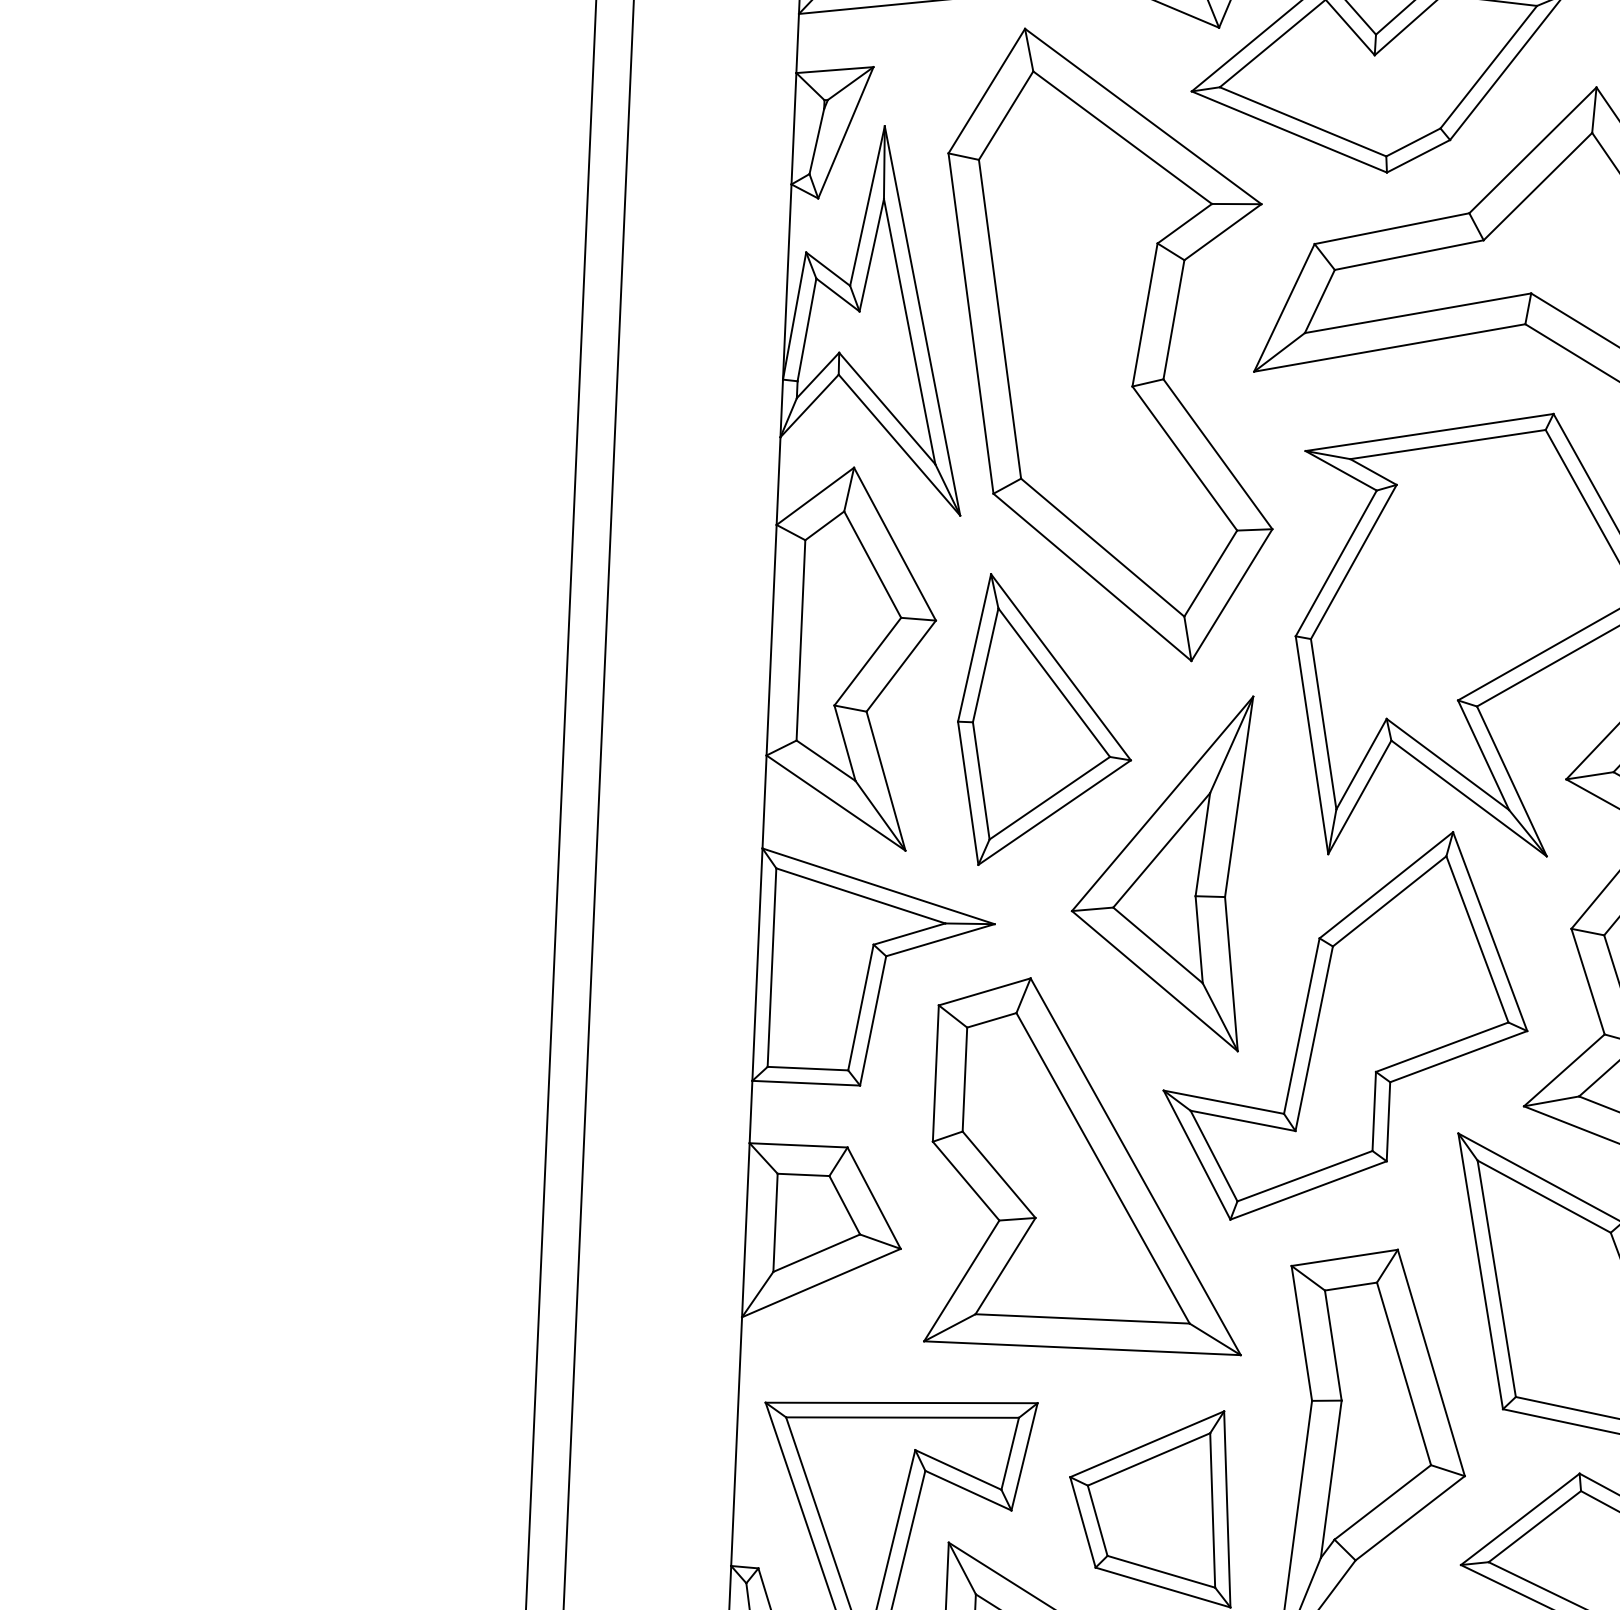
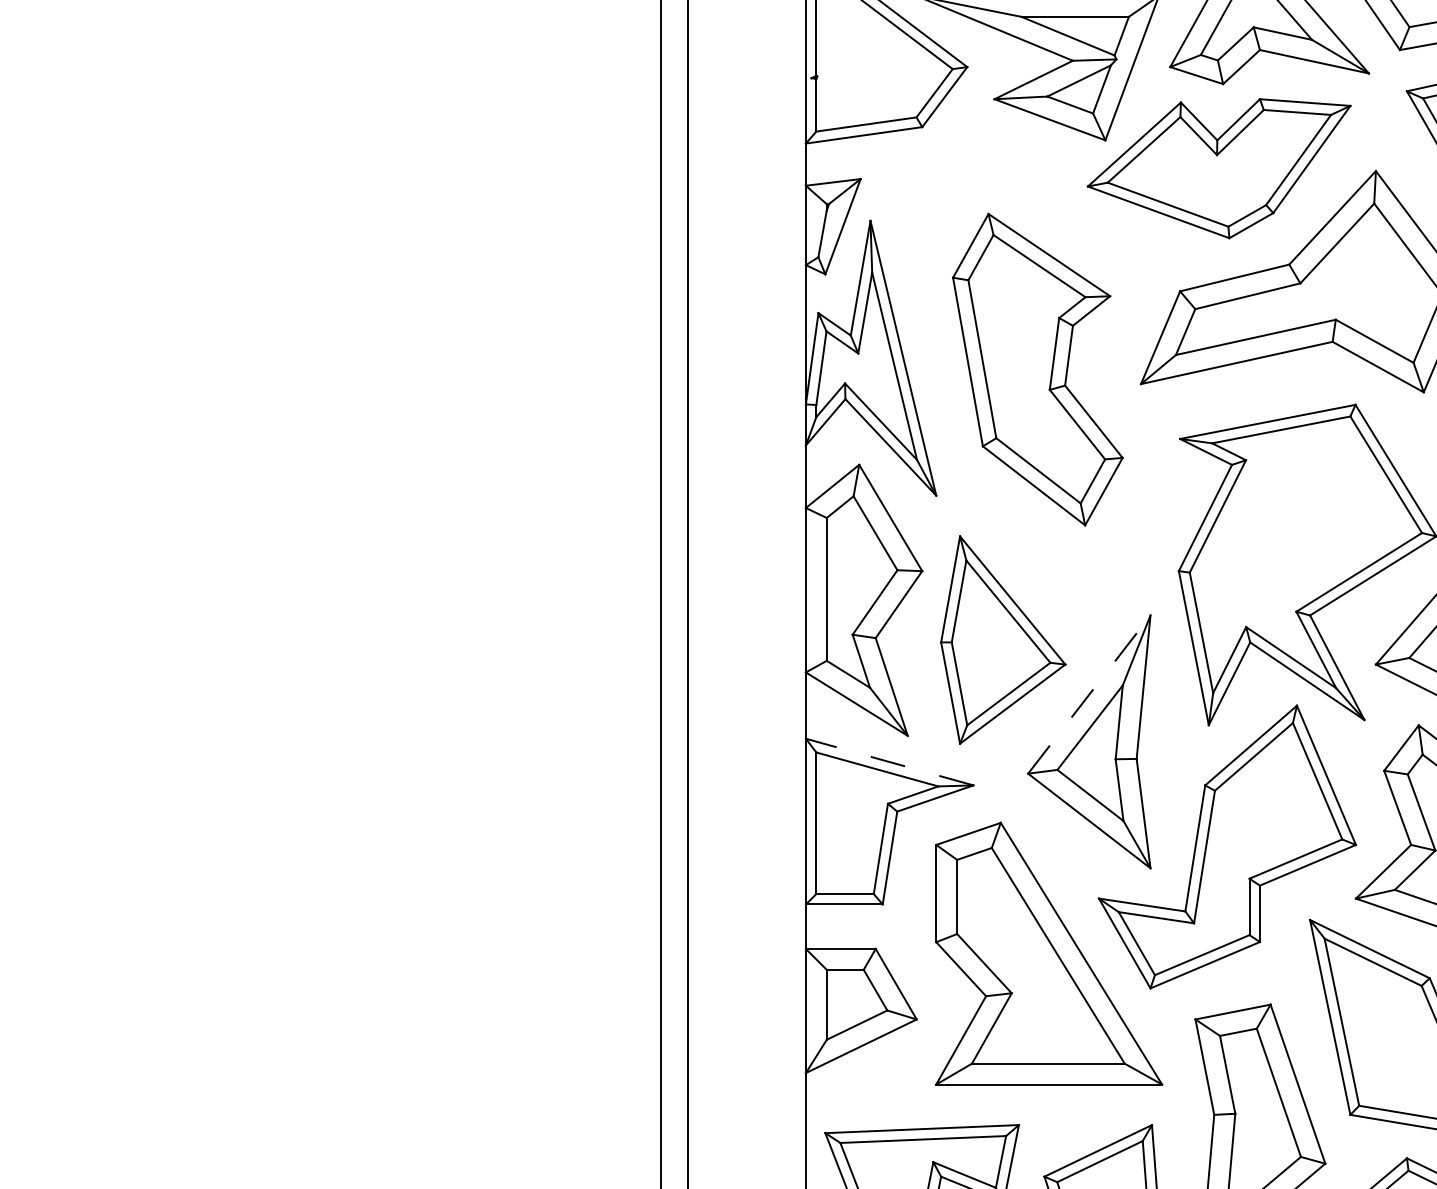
part: (1109, 344) -> (1037, 369), size x0.7
line: (1162, 803) -> (1089, 694), solid -> dashed
line: (878, 886) -> (889, 762), solid -> dashed

